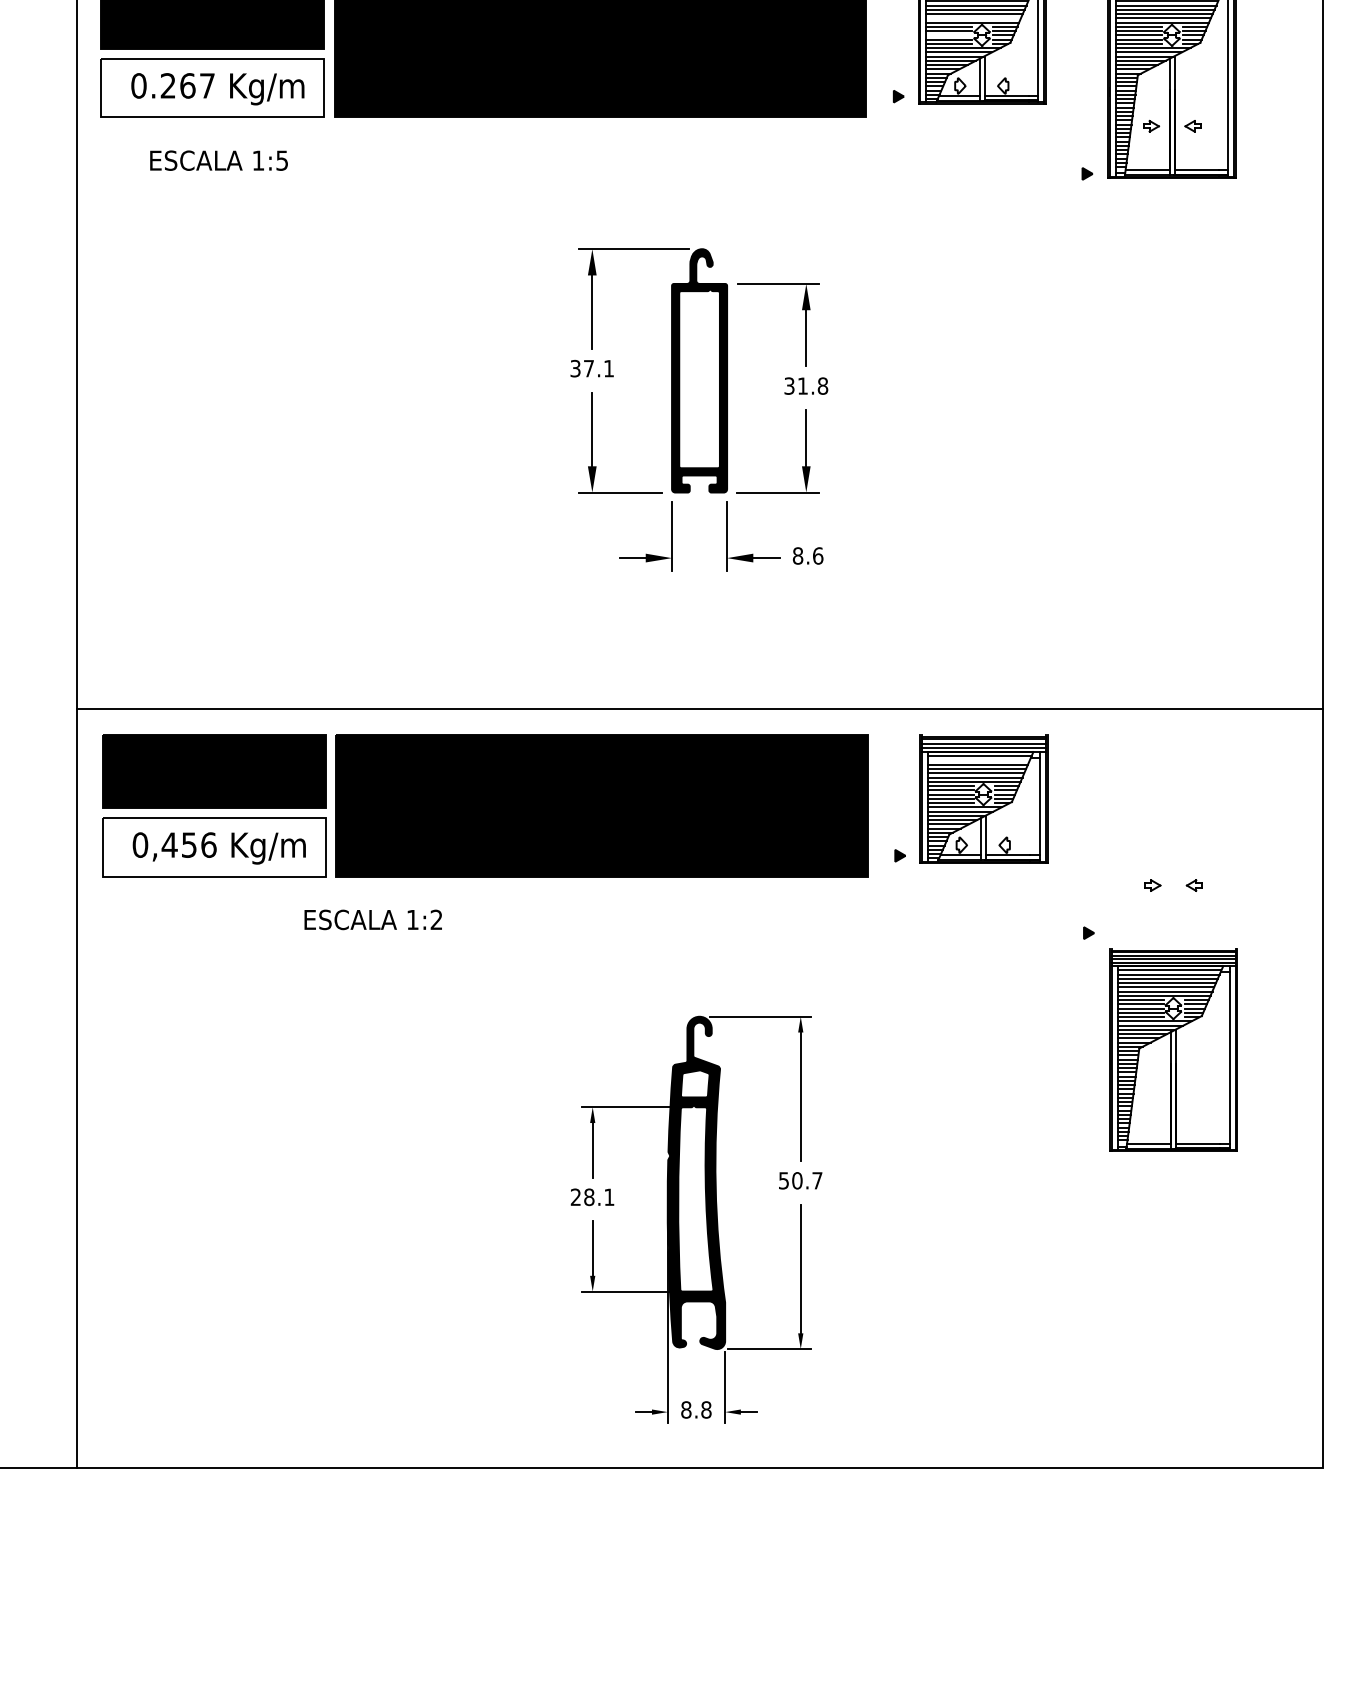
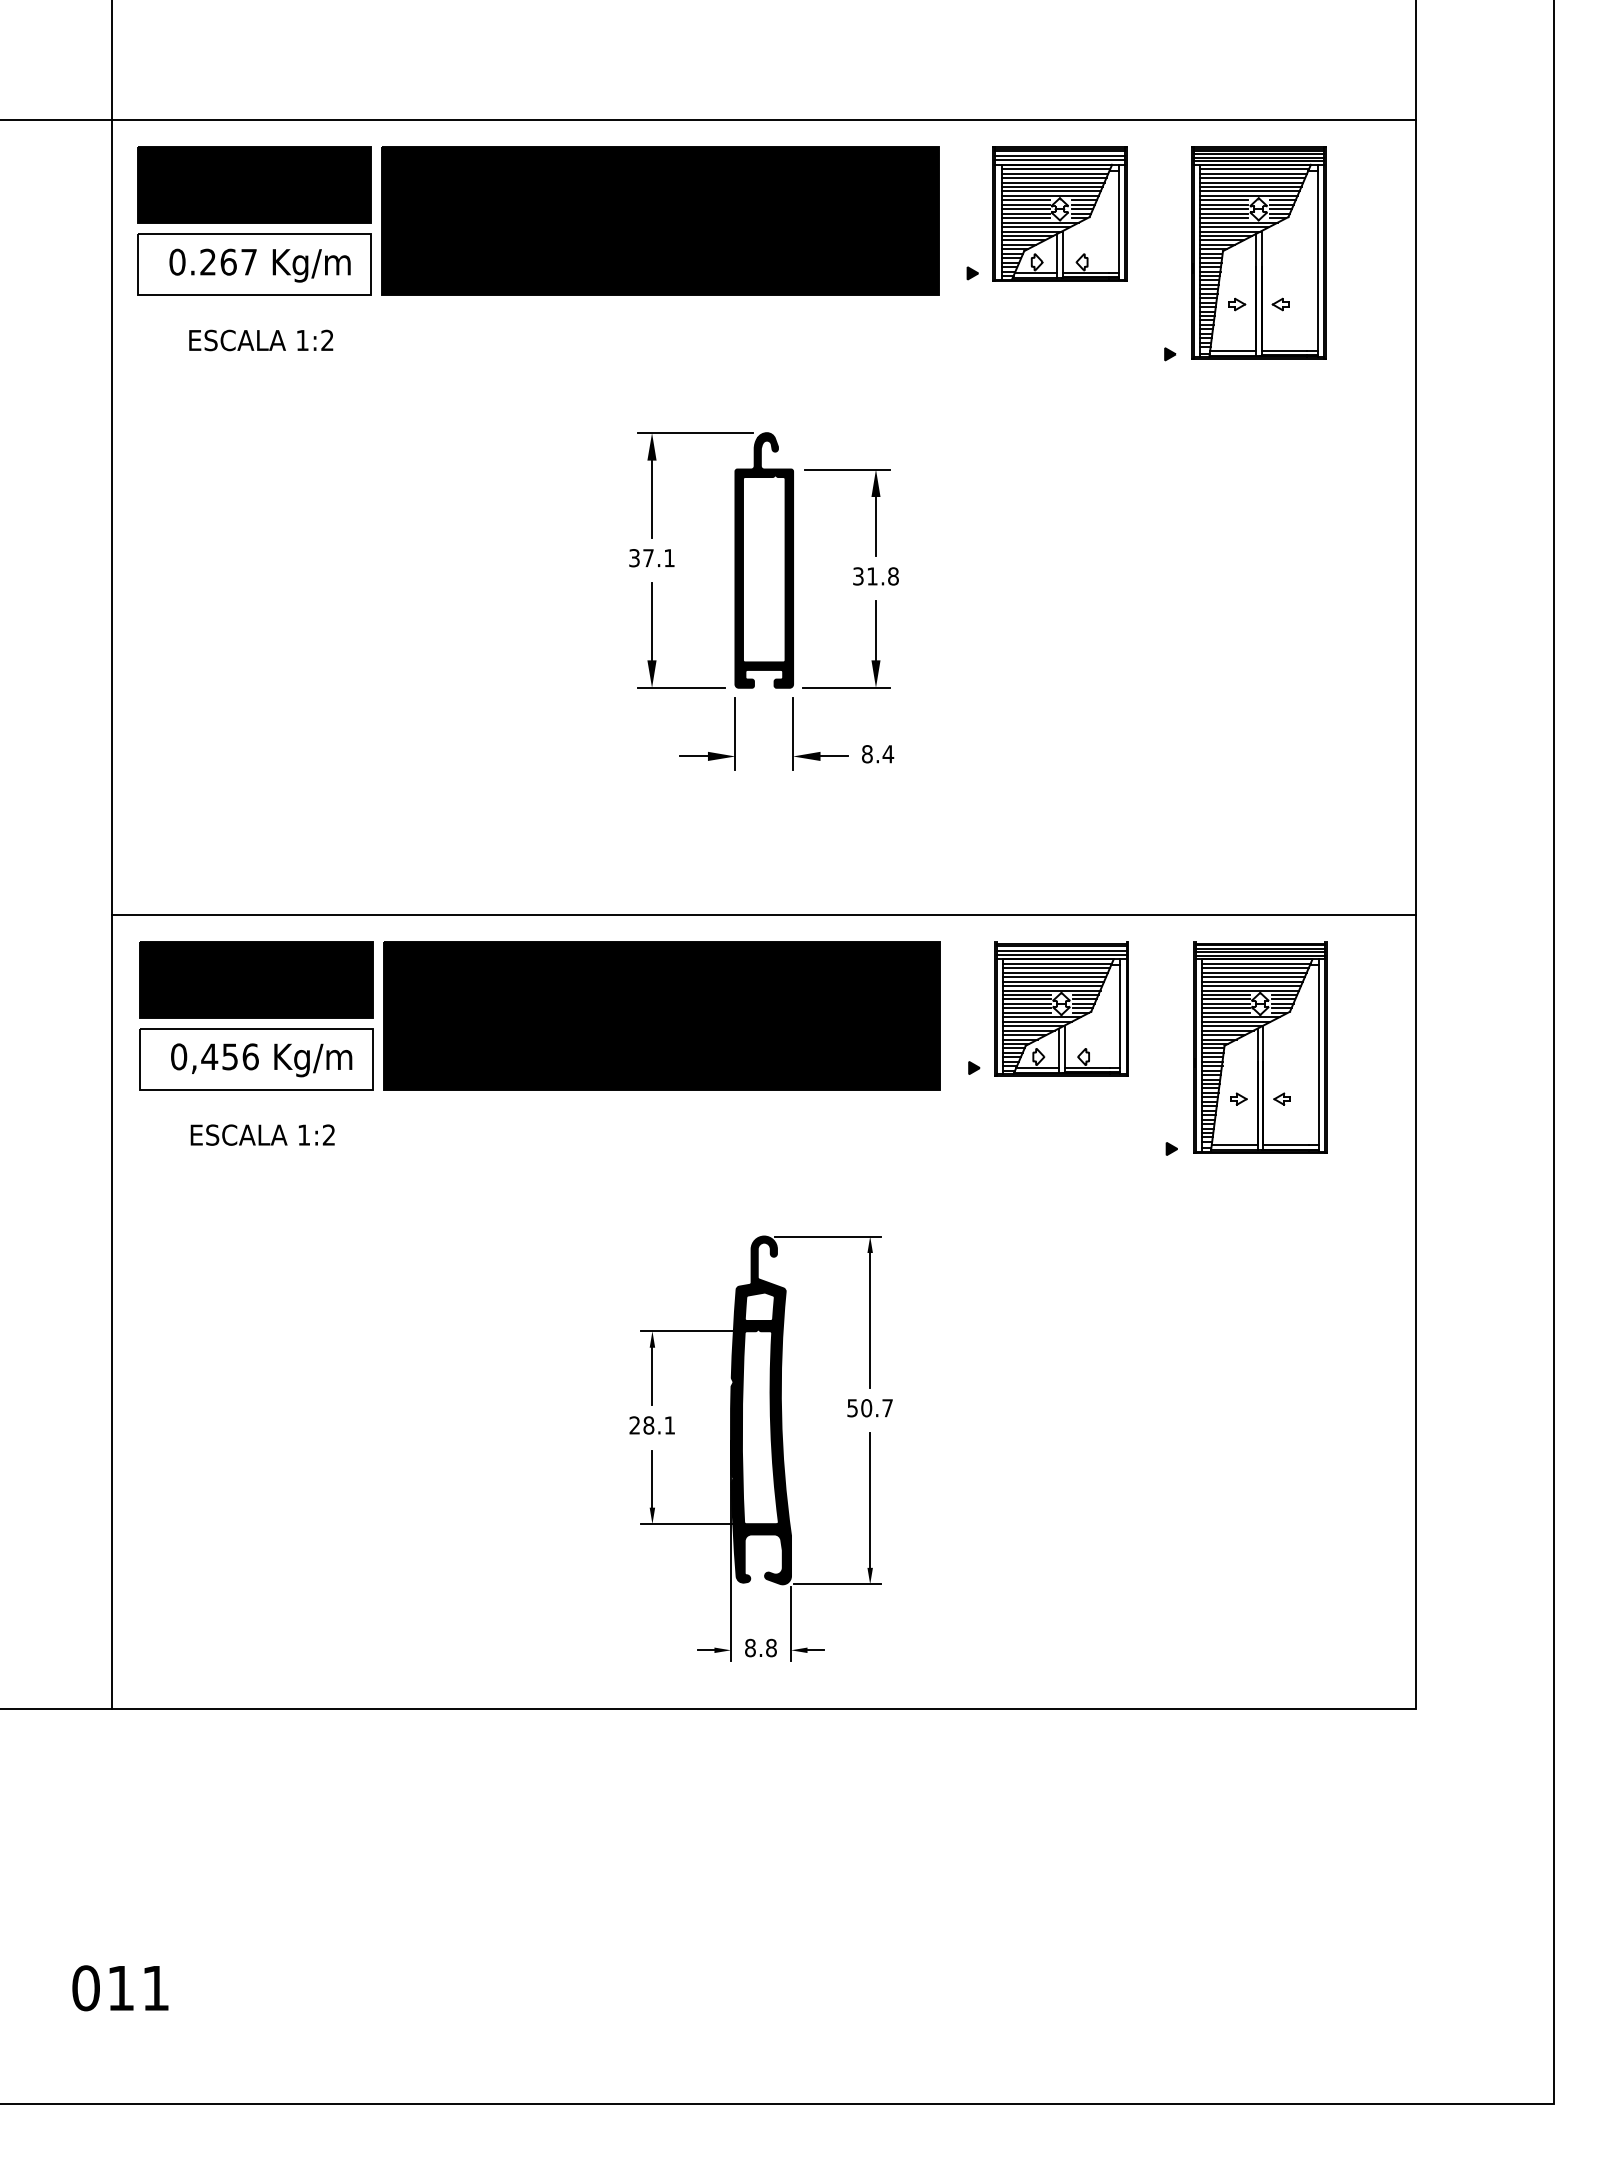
line: (973, 18) -> (1050, 191), added
line: (949, 35) -> (1025, 209), added
text: (282, 160) -> (327, 340), 1:5 -> 1:2
text: (818, 556) -> (888, 754), 8.6 -> 8.4
line: (978, 760) -> (1056, 968), added
text: (373, 919) -> (262, 1134), moved
part: (1173, 1050) -> (1260, 1047), moved

